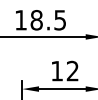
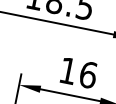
text: (72, 70) -> (88, 74), 12 -> 16

